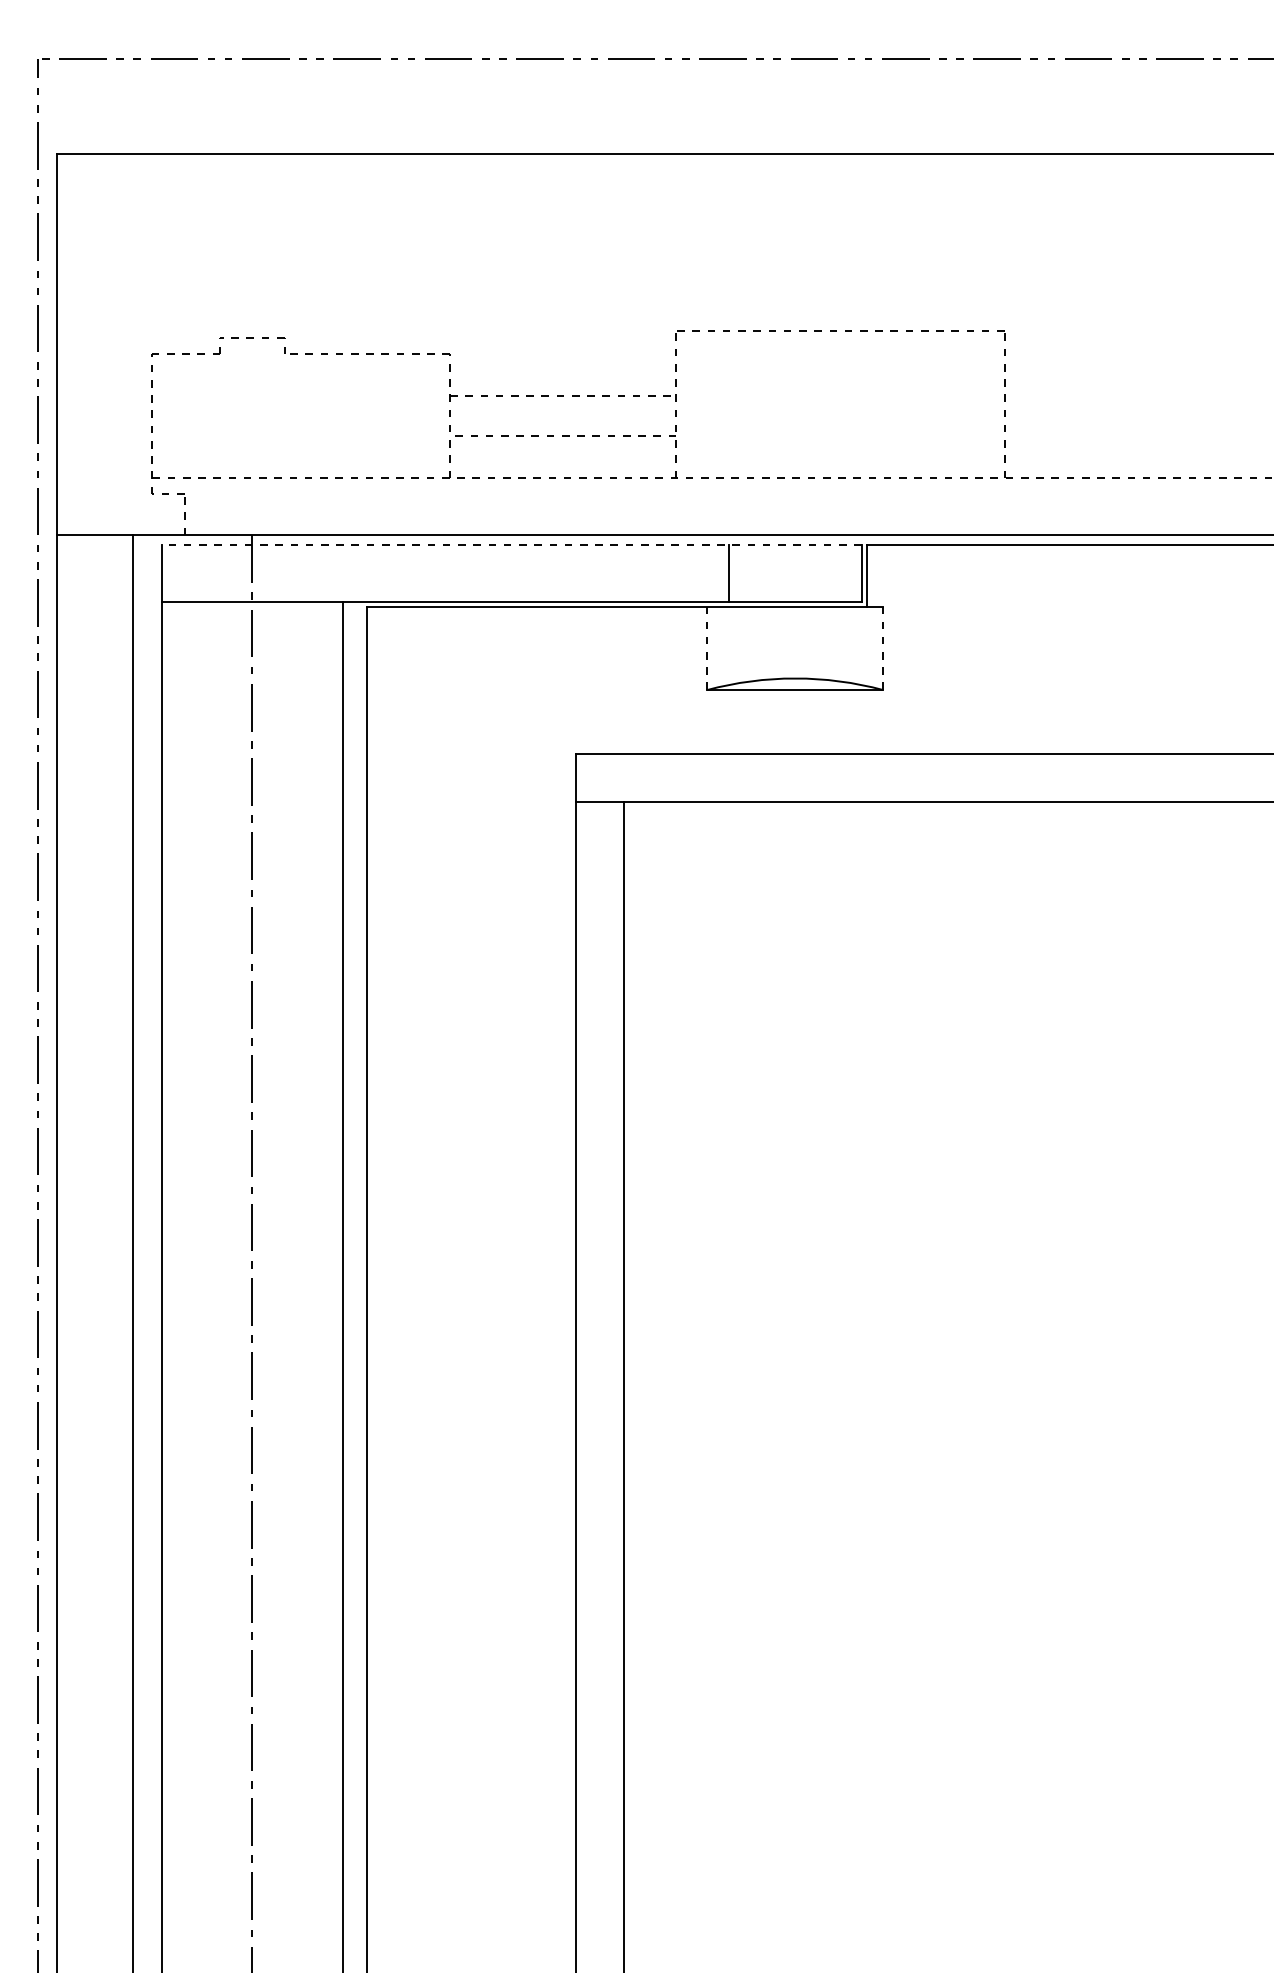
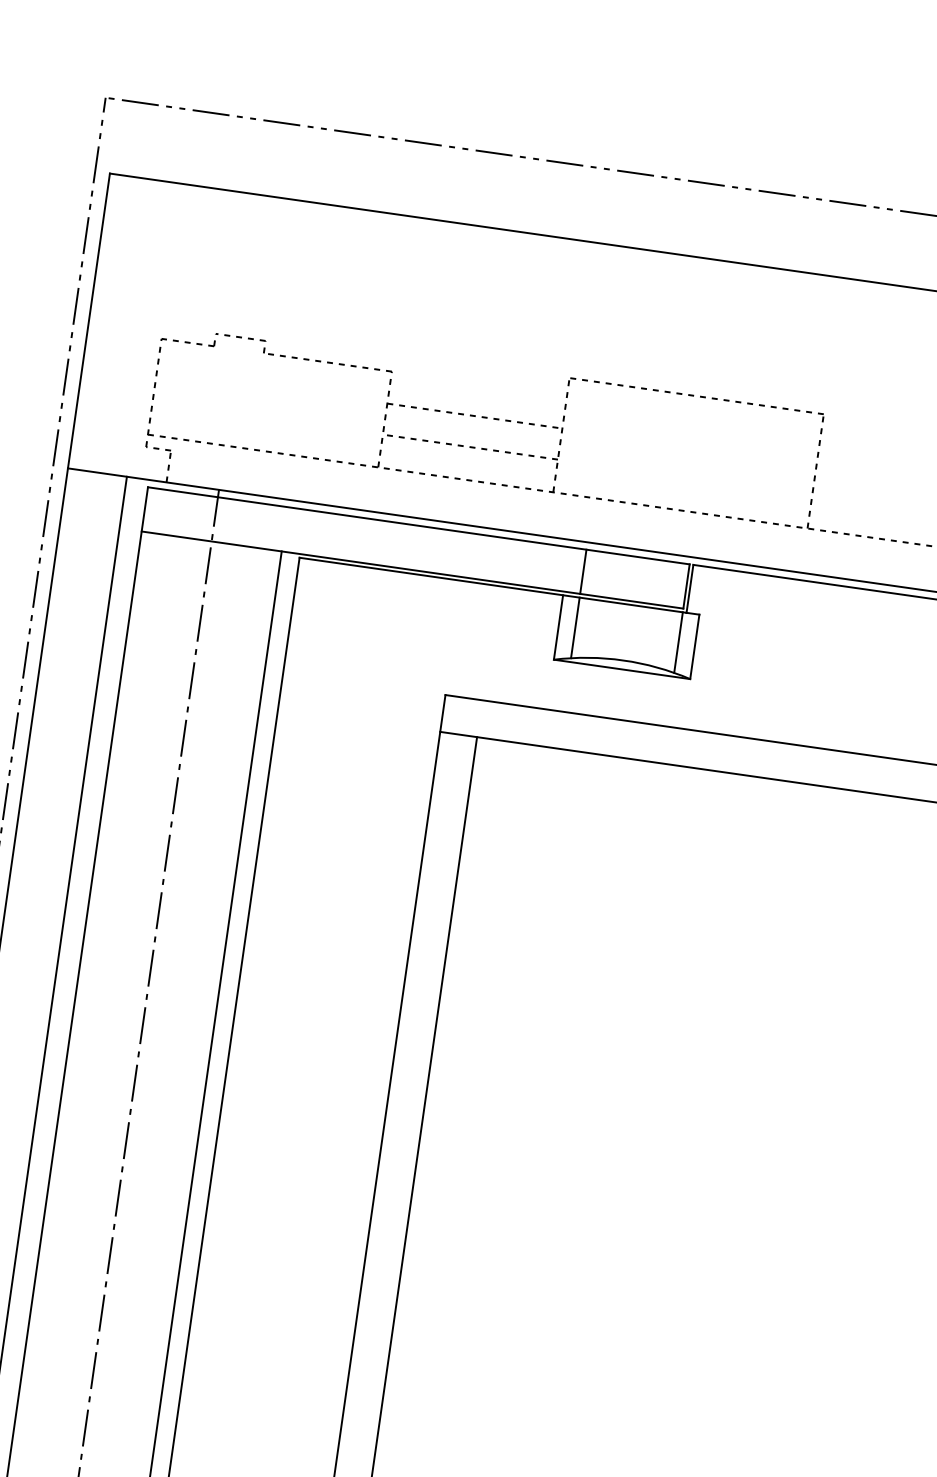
line: (511, 544) -> (418, 525), dashed -> solid
line: (728, 645) -> (575, 627), added
line: (861, 645) -> (678, 642), added
line: (707, 648) -> (558, 627), dashed -> solid
line: (883, 648) -> (694, 646), dashed -> solid

